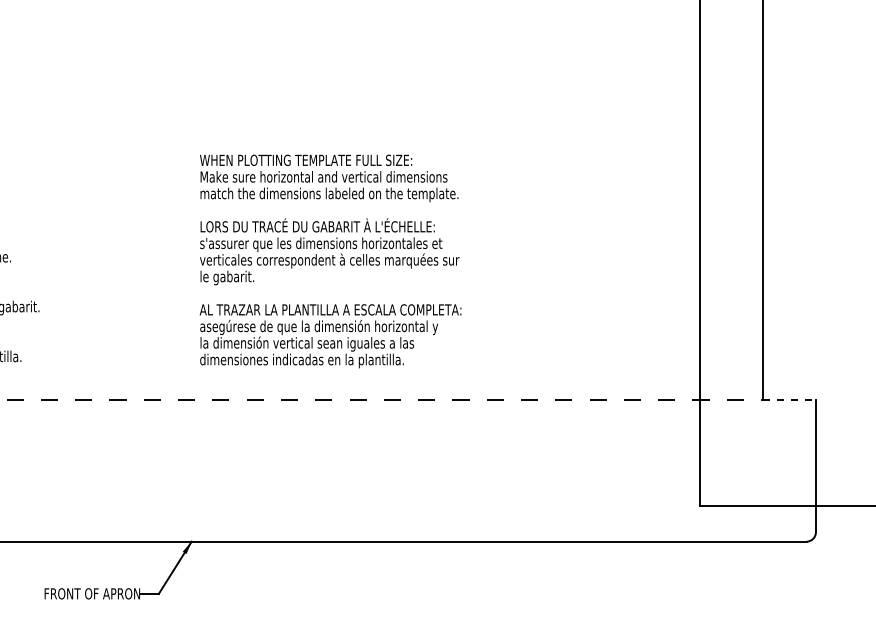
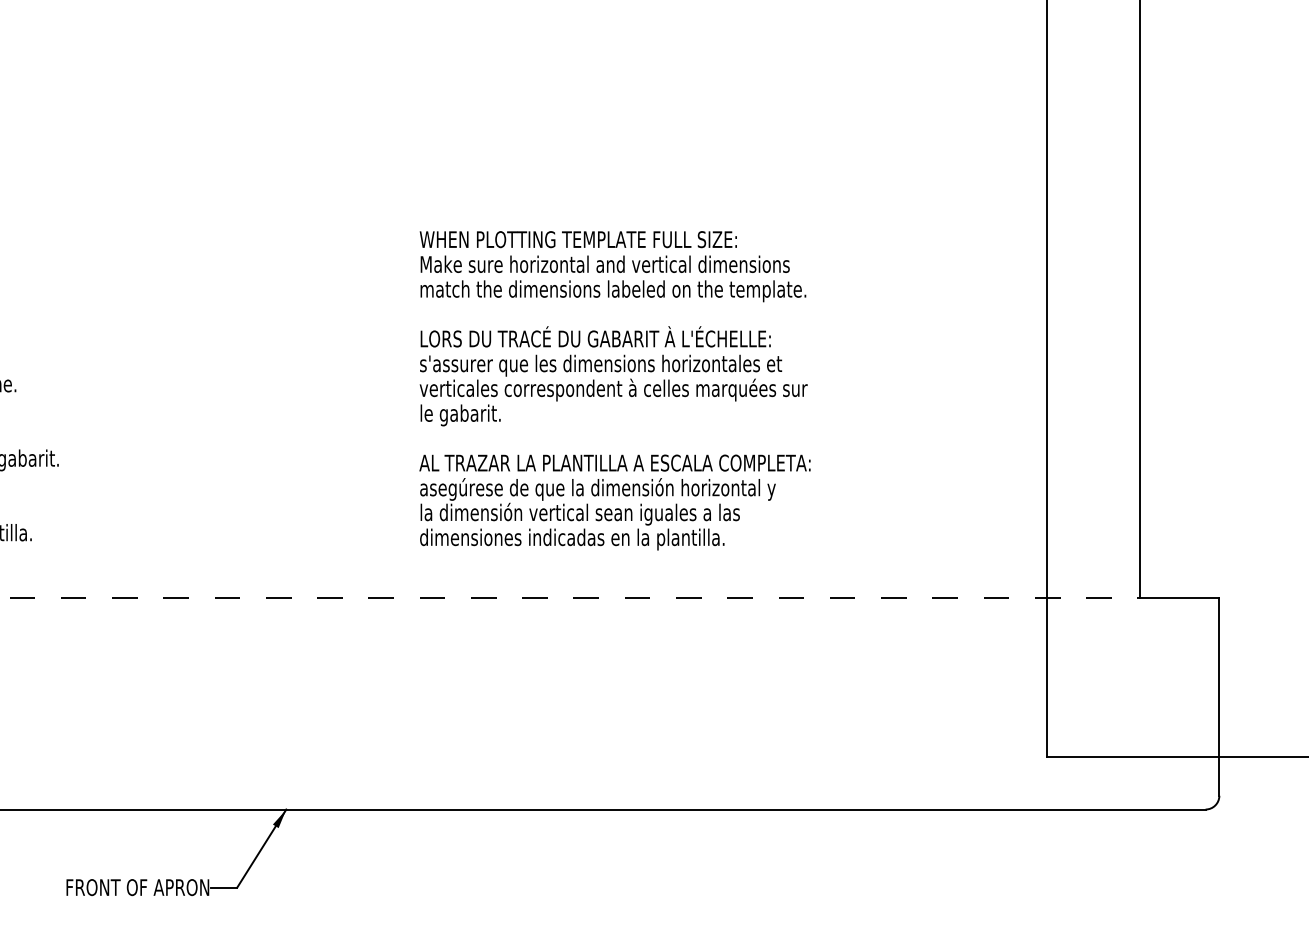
text: (330, 261) -> (614, 390), moved
line: (789, 399) -> (1179, 597), dashed -> solid

